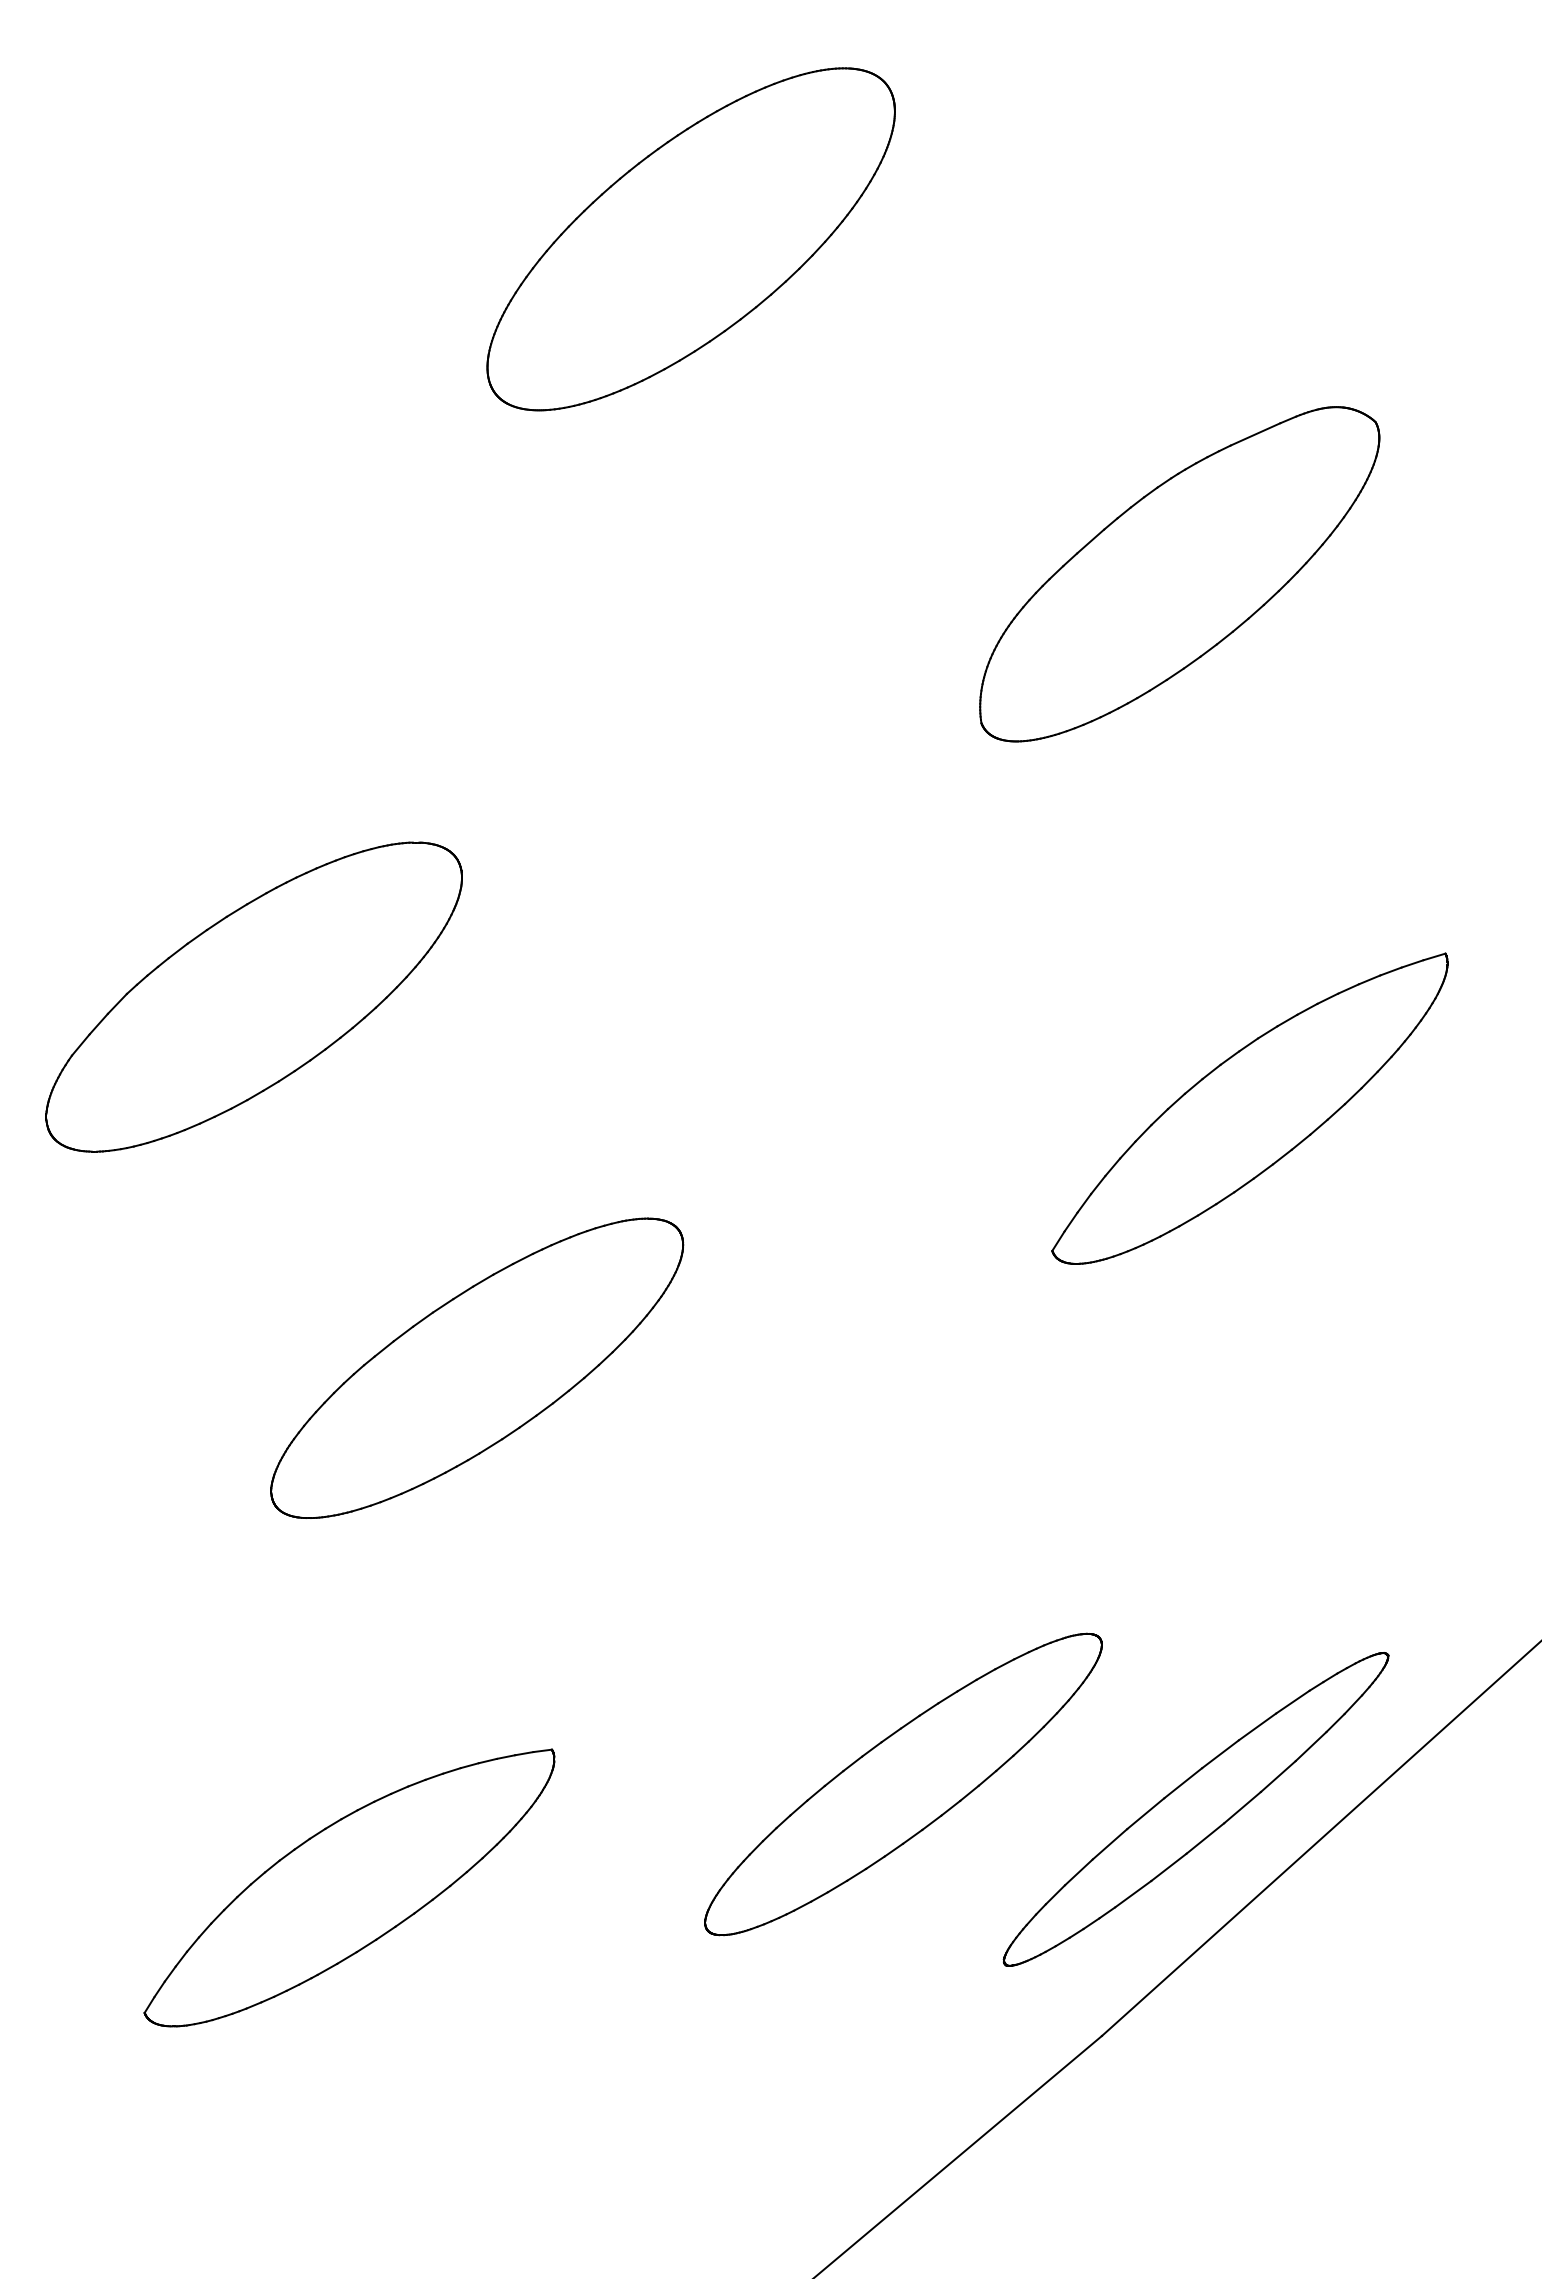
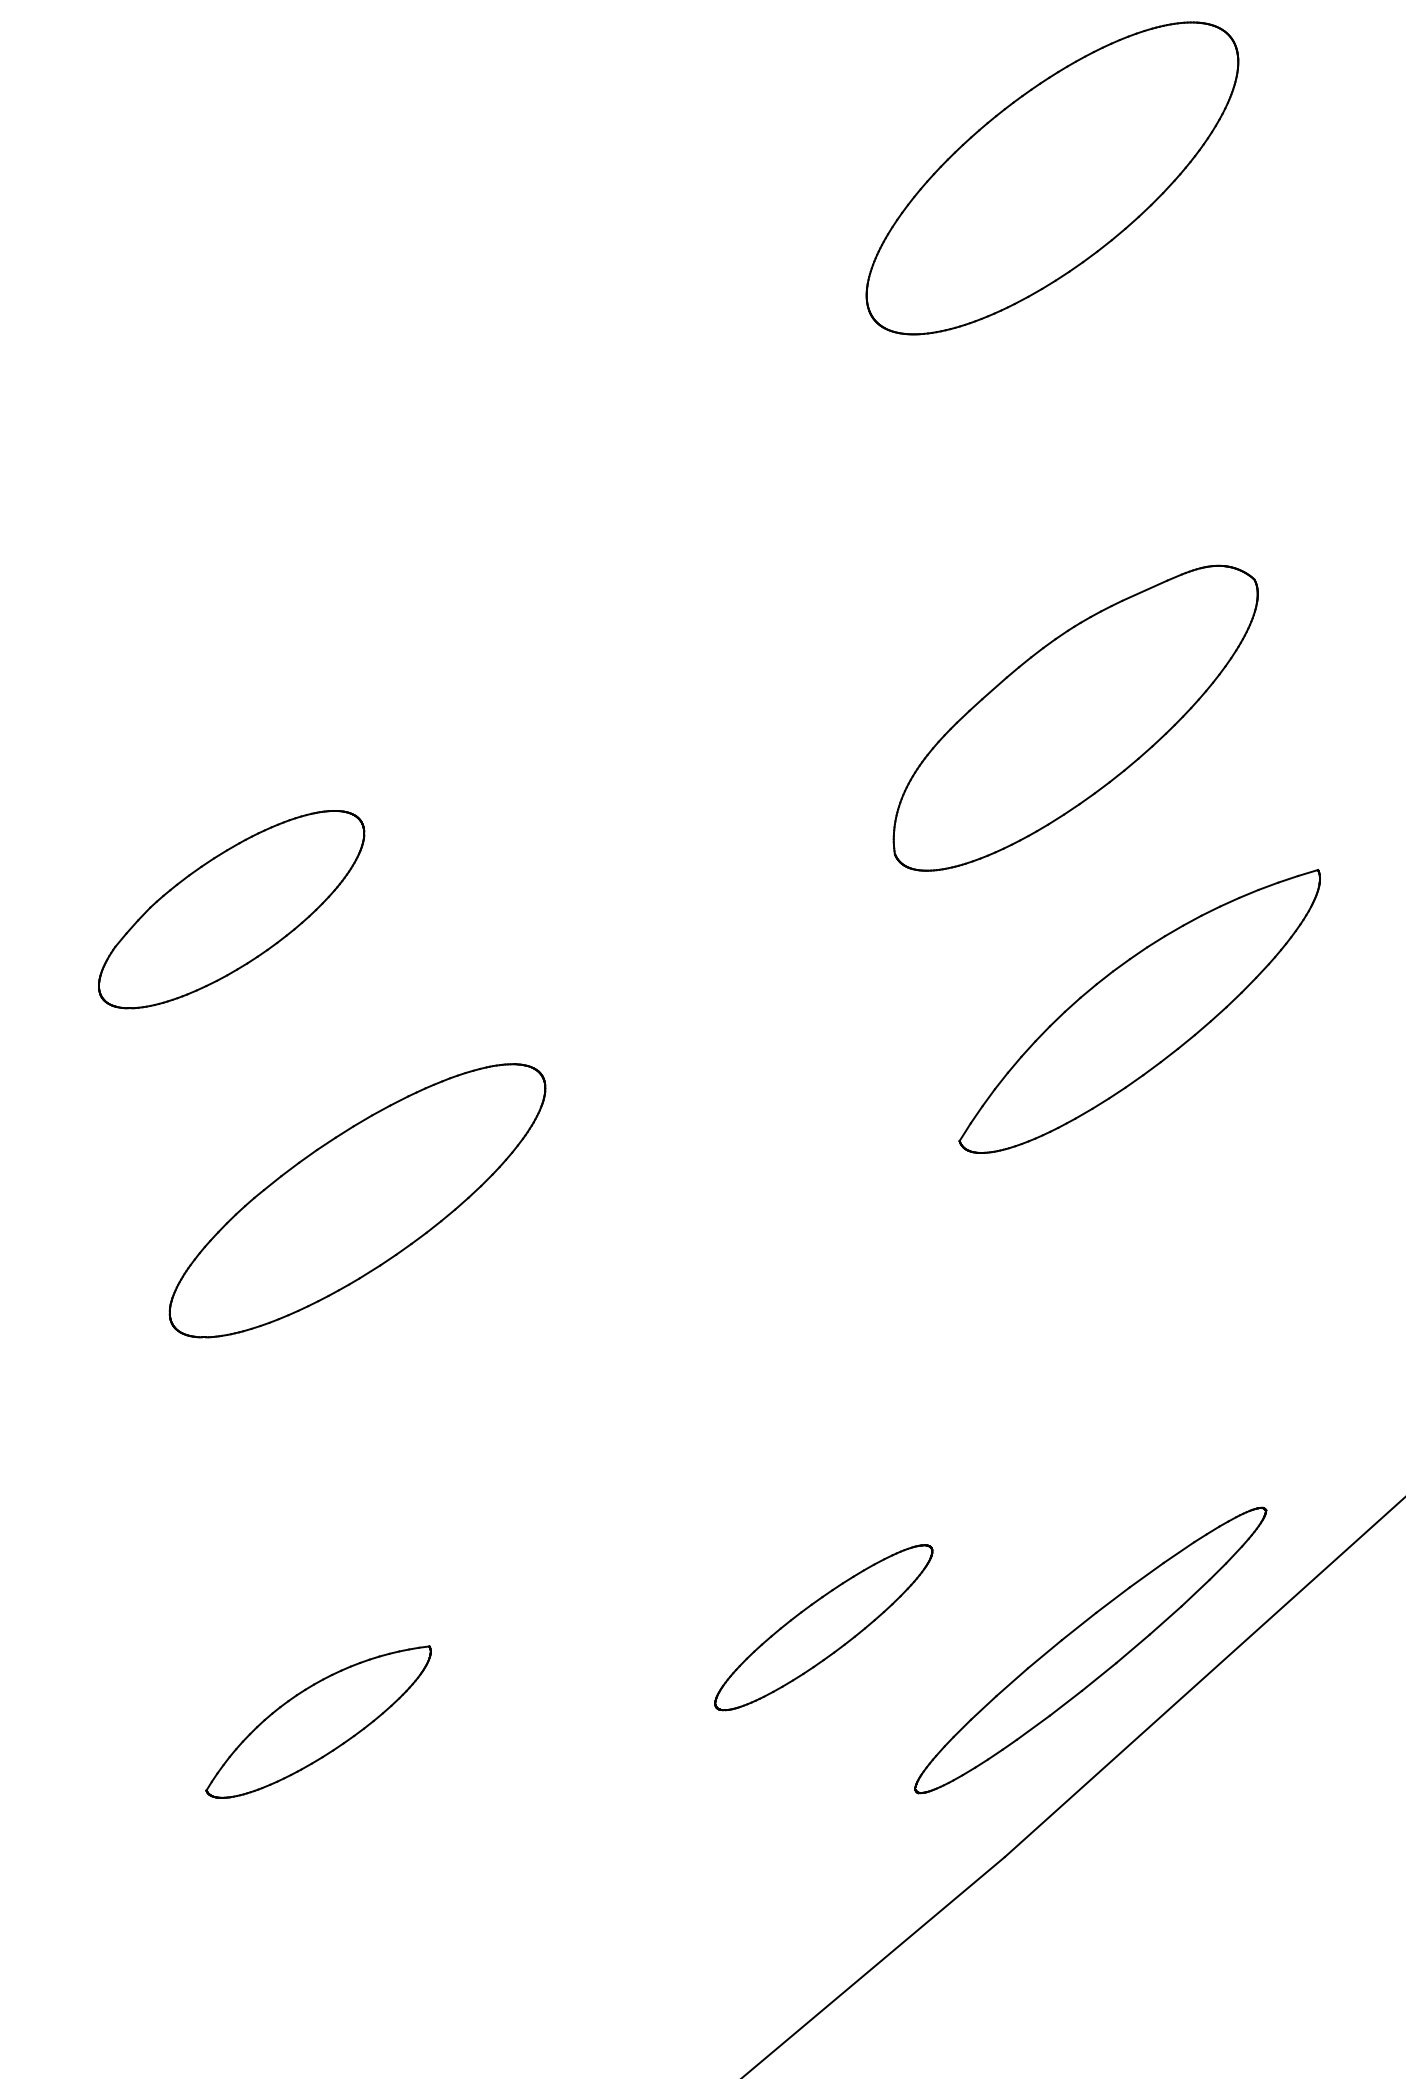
part: (690, 239) -> (1051, 178), moved
part: (1179, 574) -> (1075, 718), moved
part: (253, 996) -> (231, 909), size x0.7
part: (477, 1367) -> (357, 1200), moved
part: (903, 1784) -> (823, 1627), size x0.6
part: (349, 1887) -> (318, 1721), size x0.6

